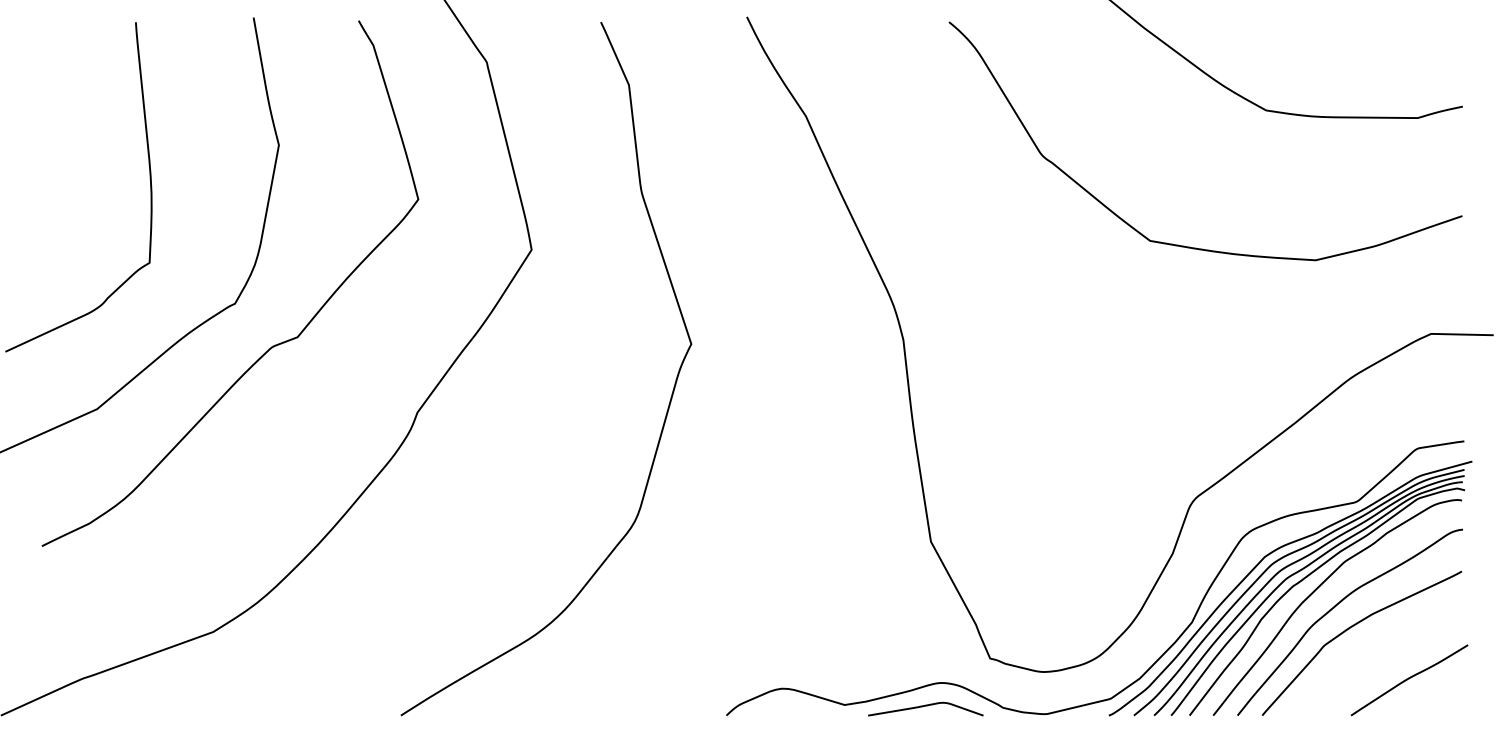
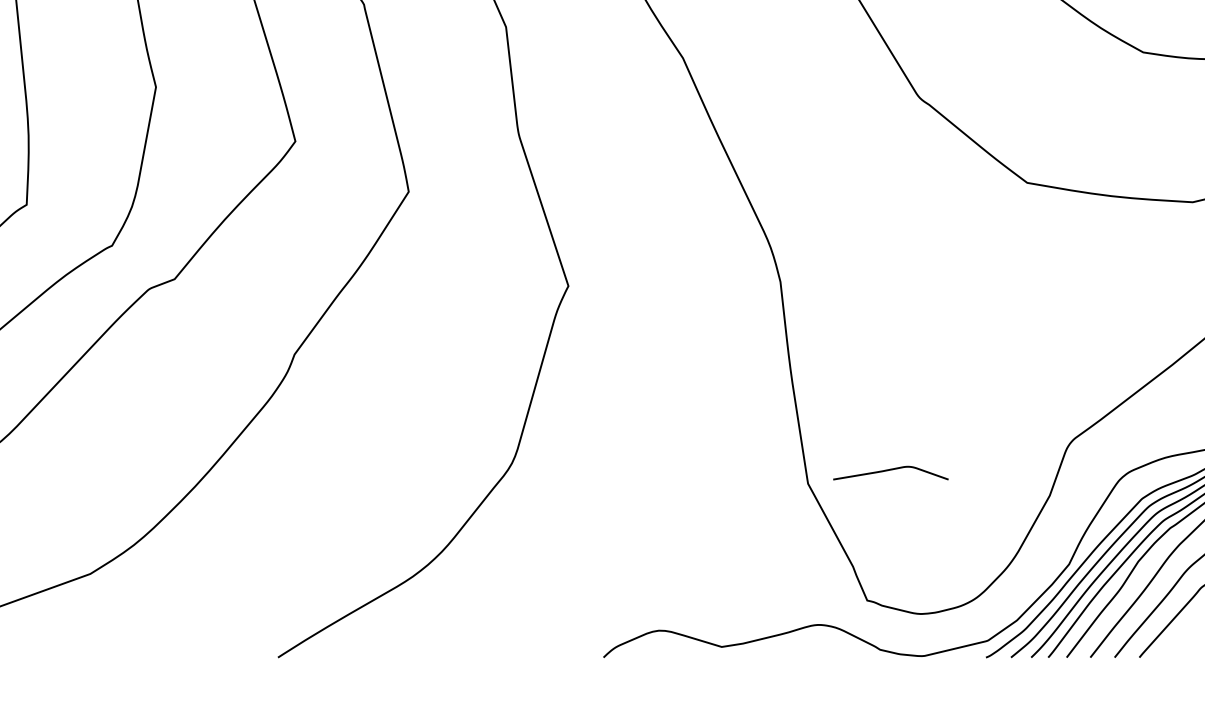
curve: (925, 706) -> (890, 470), moved

